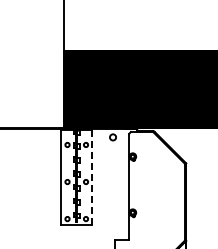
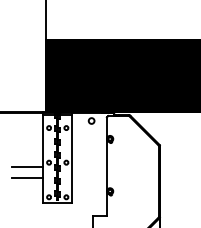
line: (92, 178) -> (72, 159), dashed -> solid
line: (44, 186) -> (27, 166), added
line: (44, 198) -> (27, 178), added

